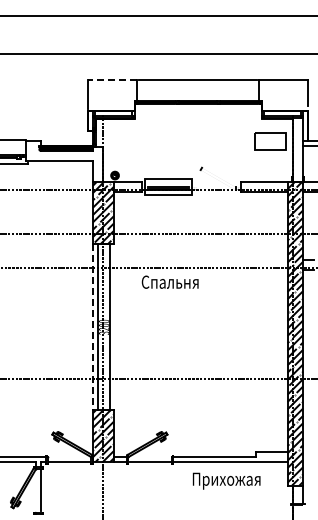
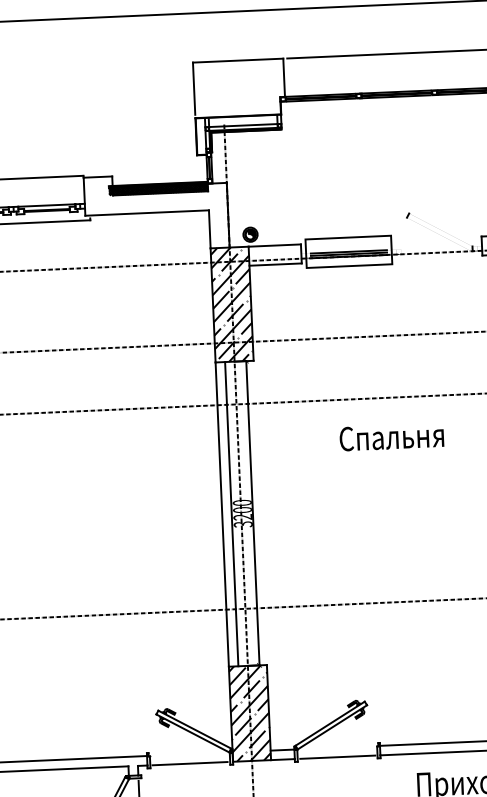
line: (112, 80) -> (238, 60), dashed -> solid
text: (169, 281) -> (390, 435), moved
line: (93, 327) -> (223, 514), dashed -> solid

